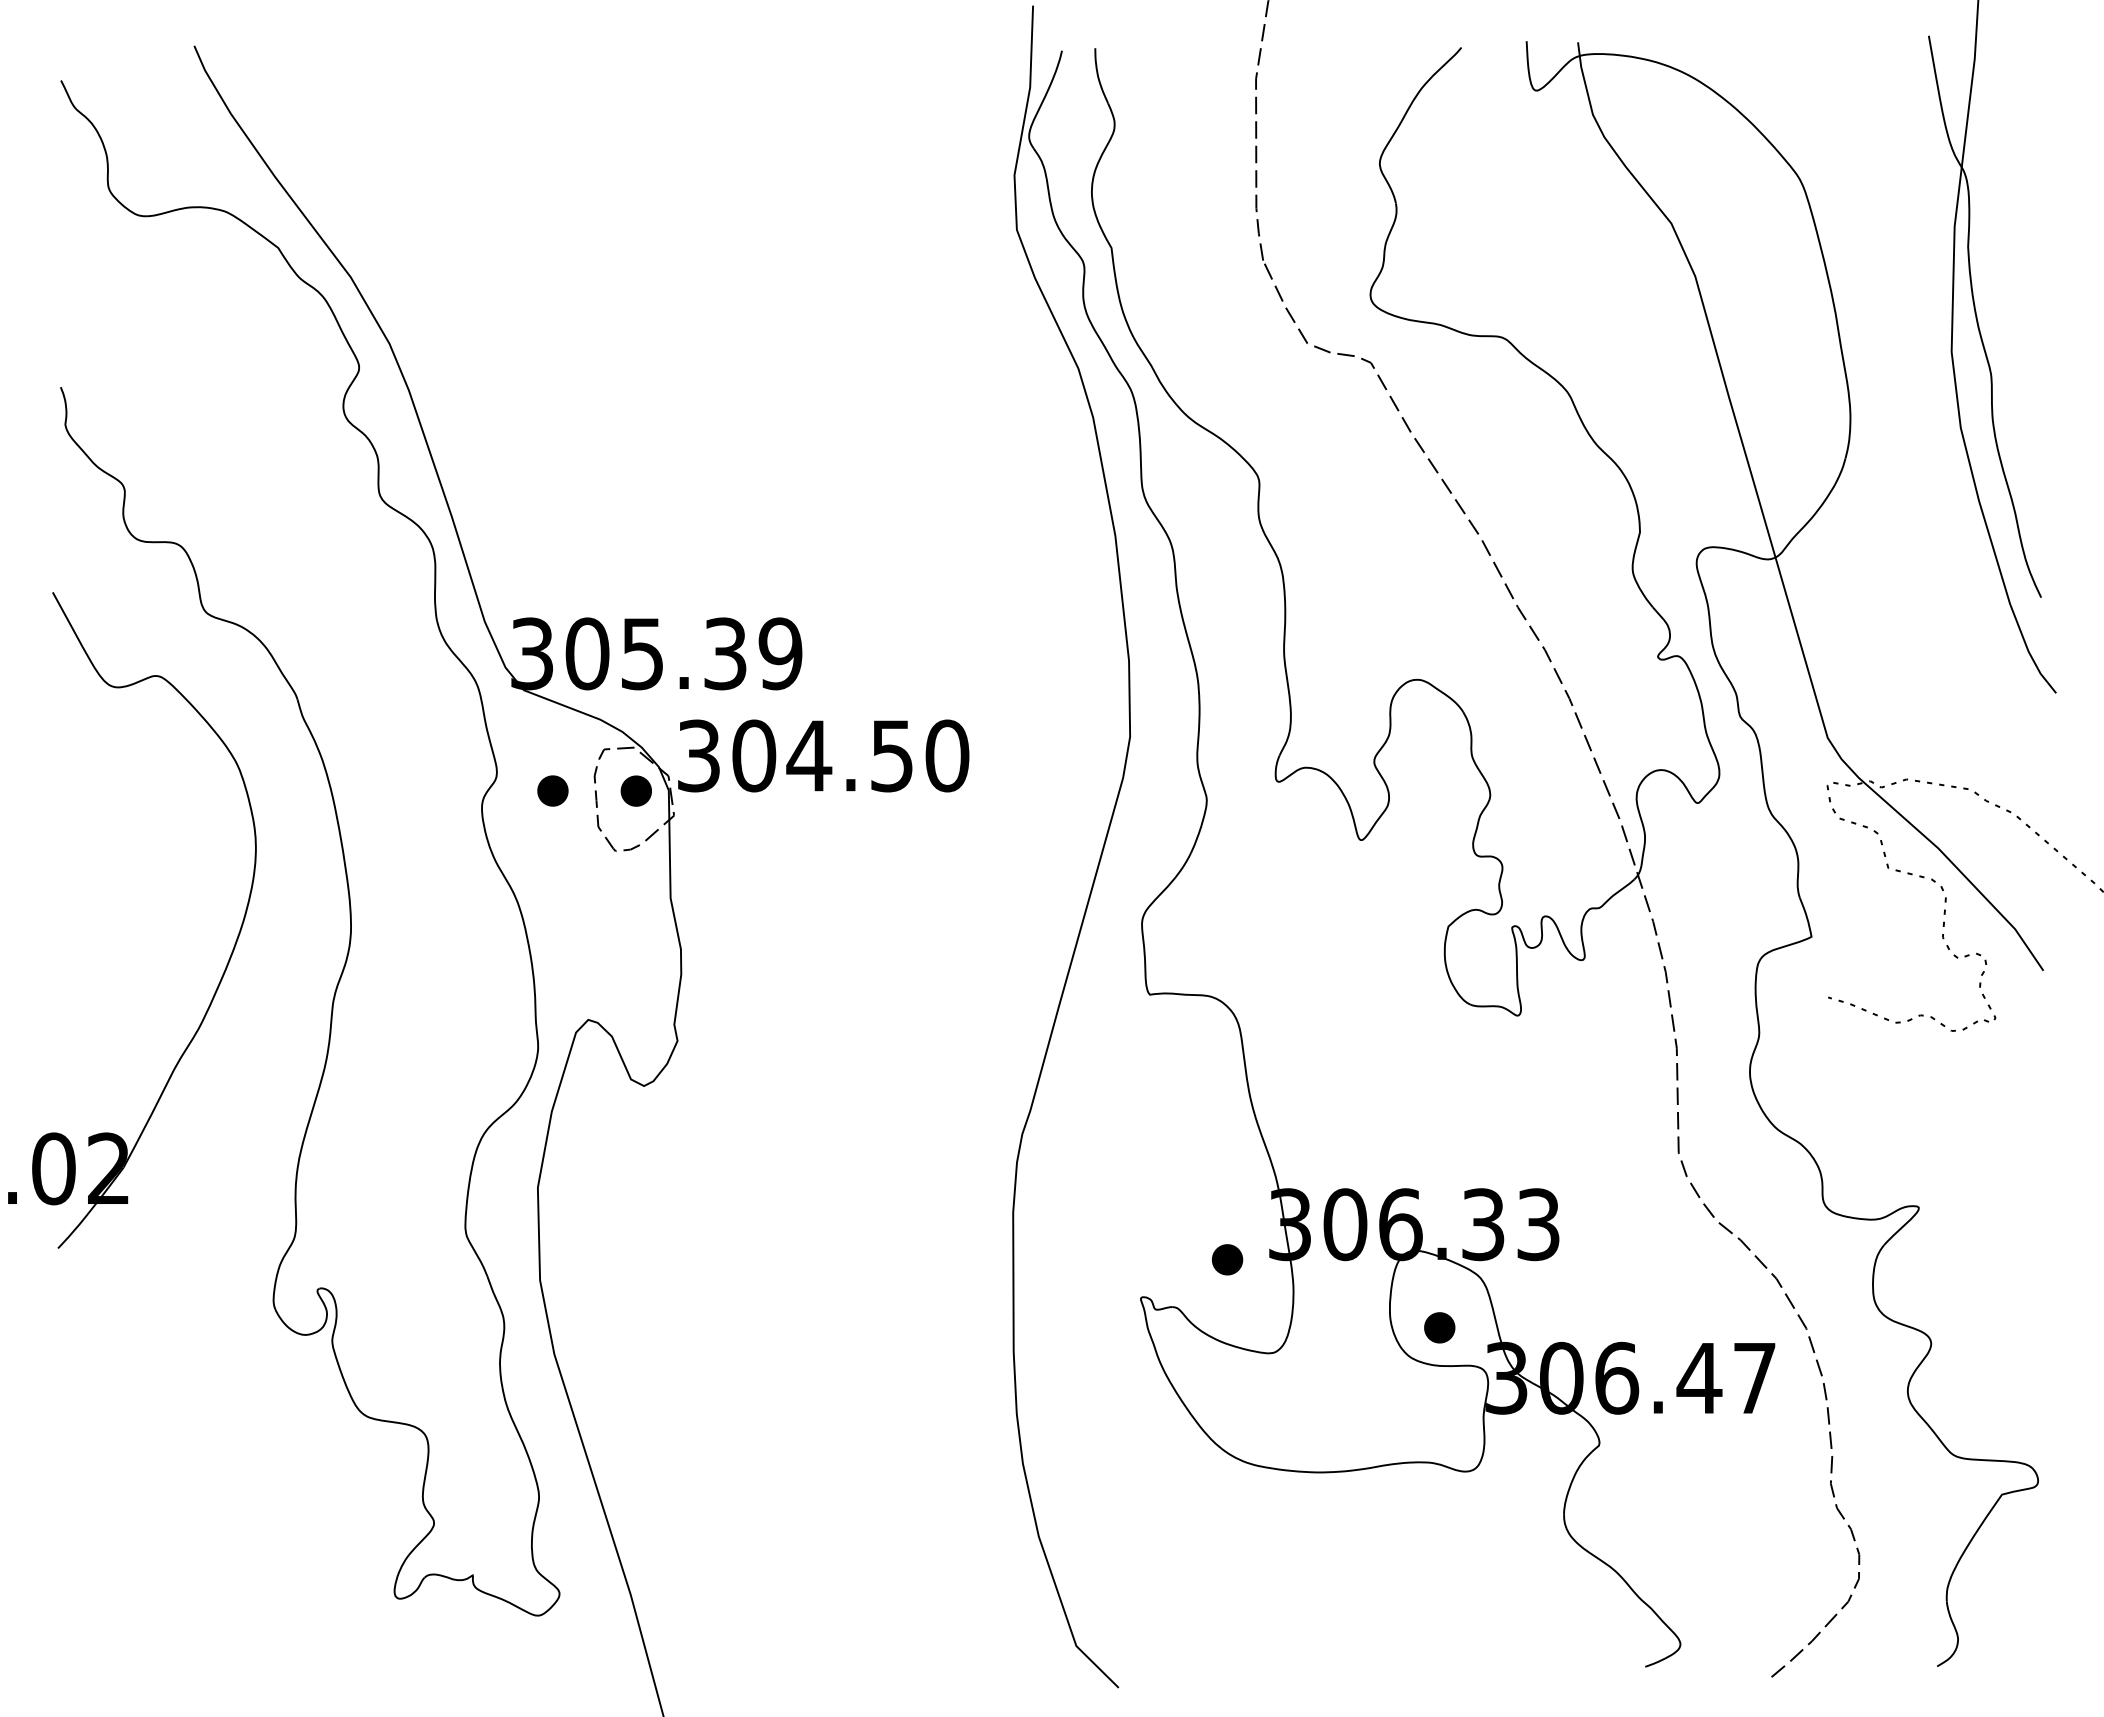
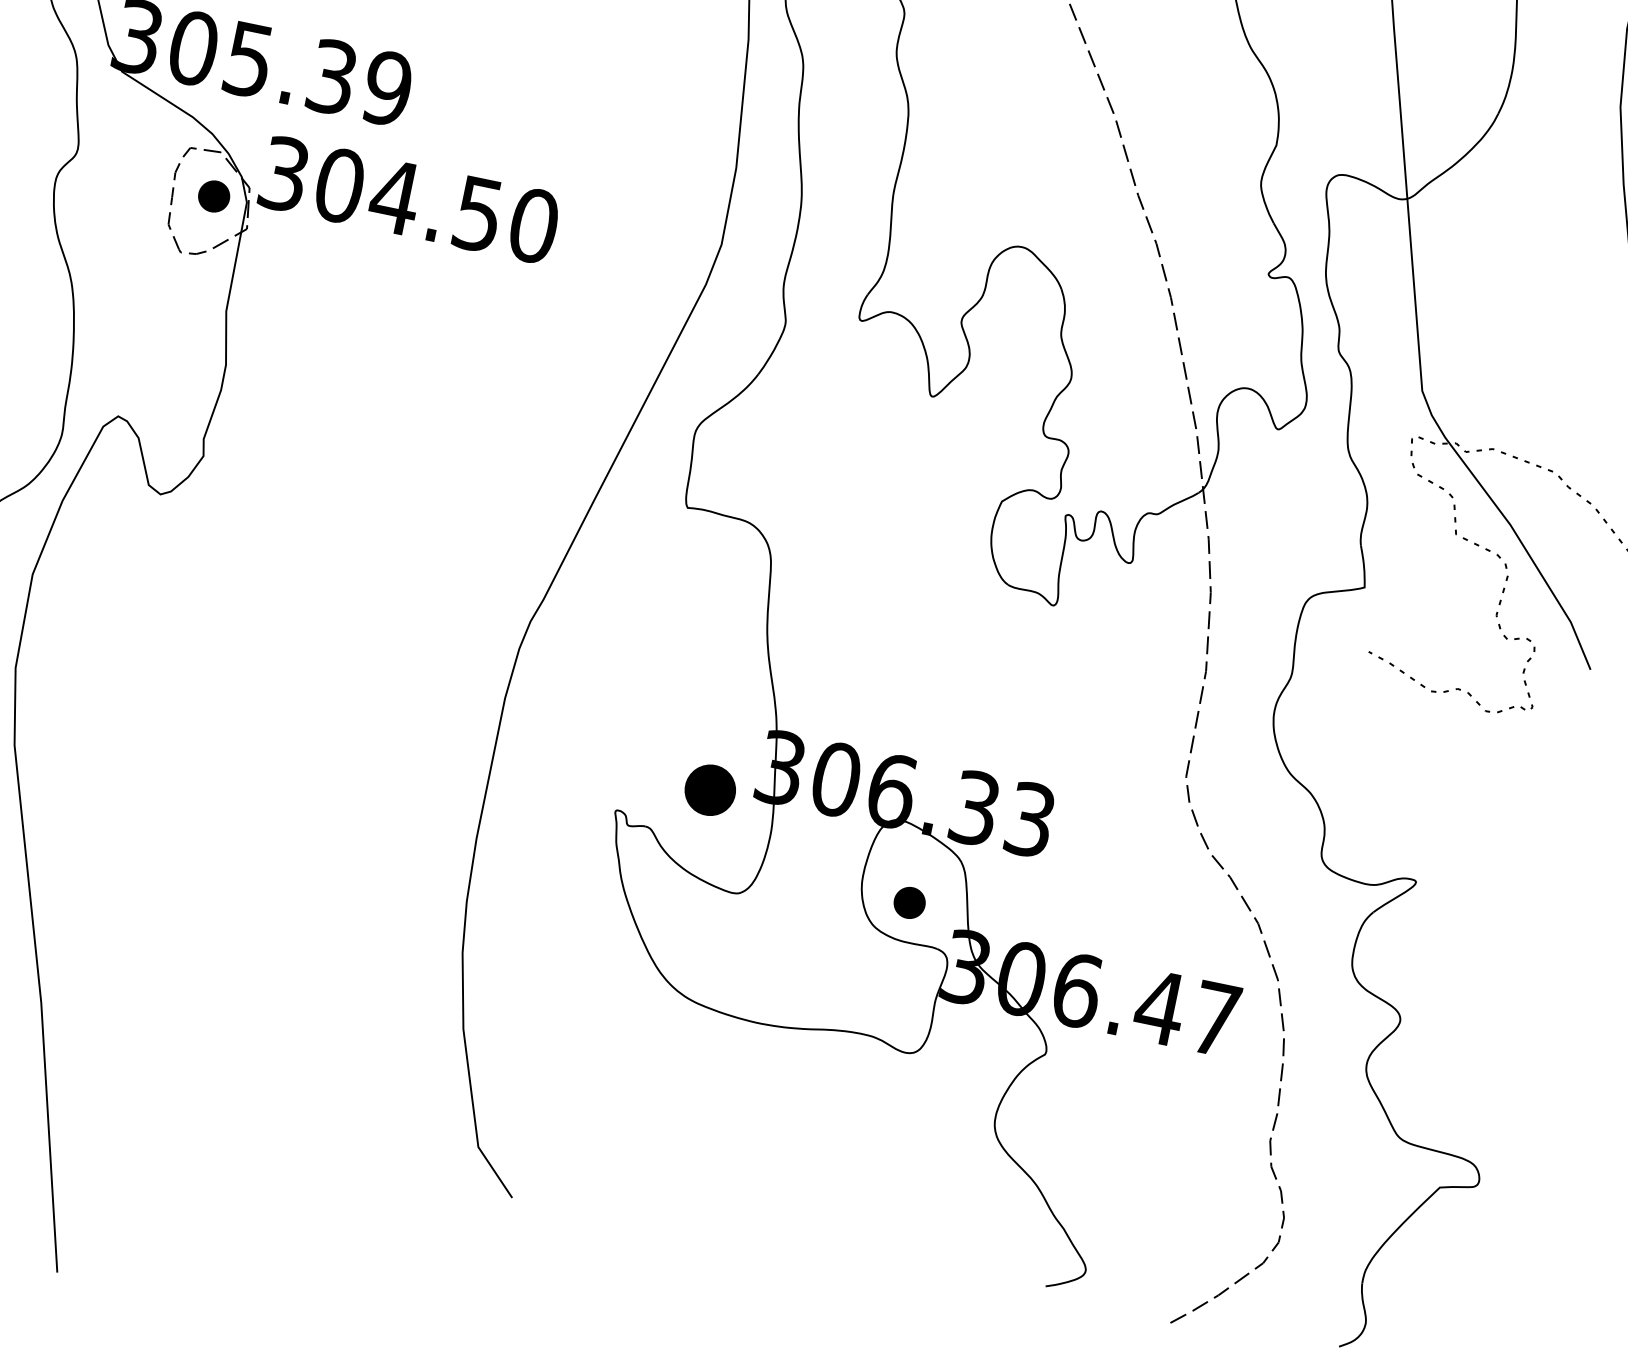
part: (552, 790) -> (130, 178), removed
part: (1227, 1259) -> (710, 790), size x1.6

